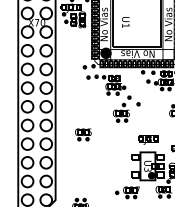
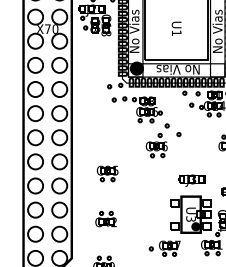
text: (125, 22) -> (176, 28), moved
part: (81, 169) -> (105, 218), added

